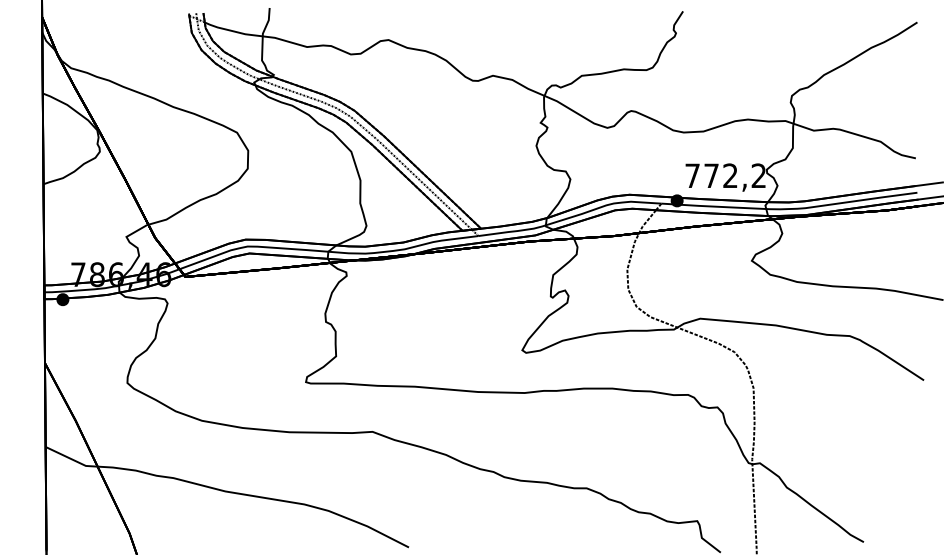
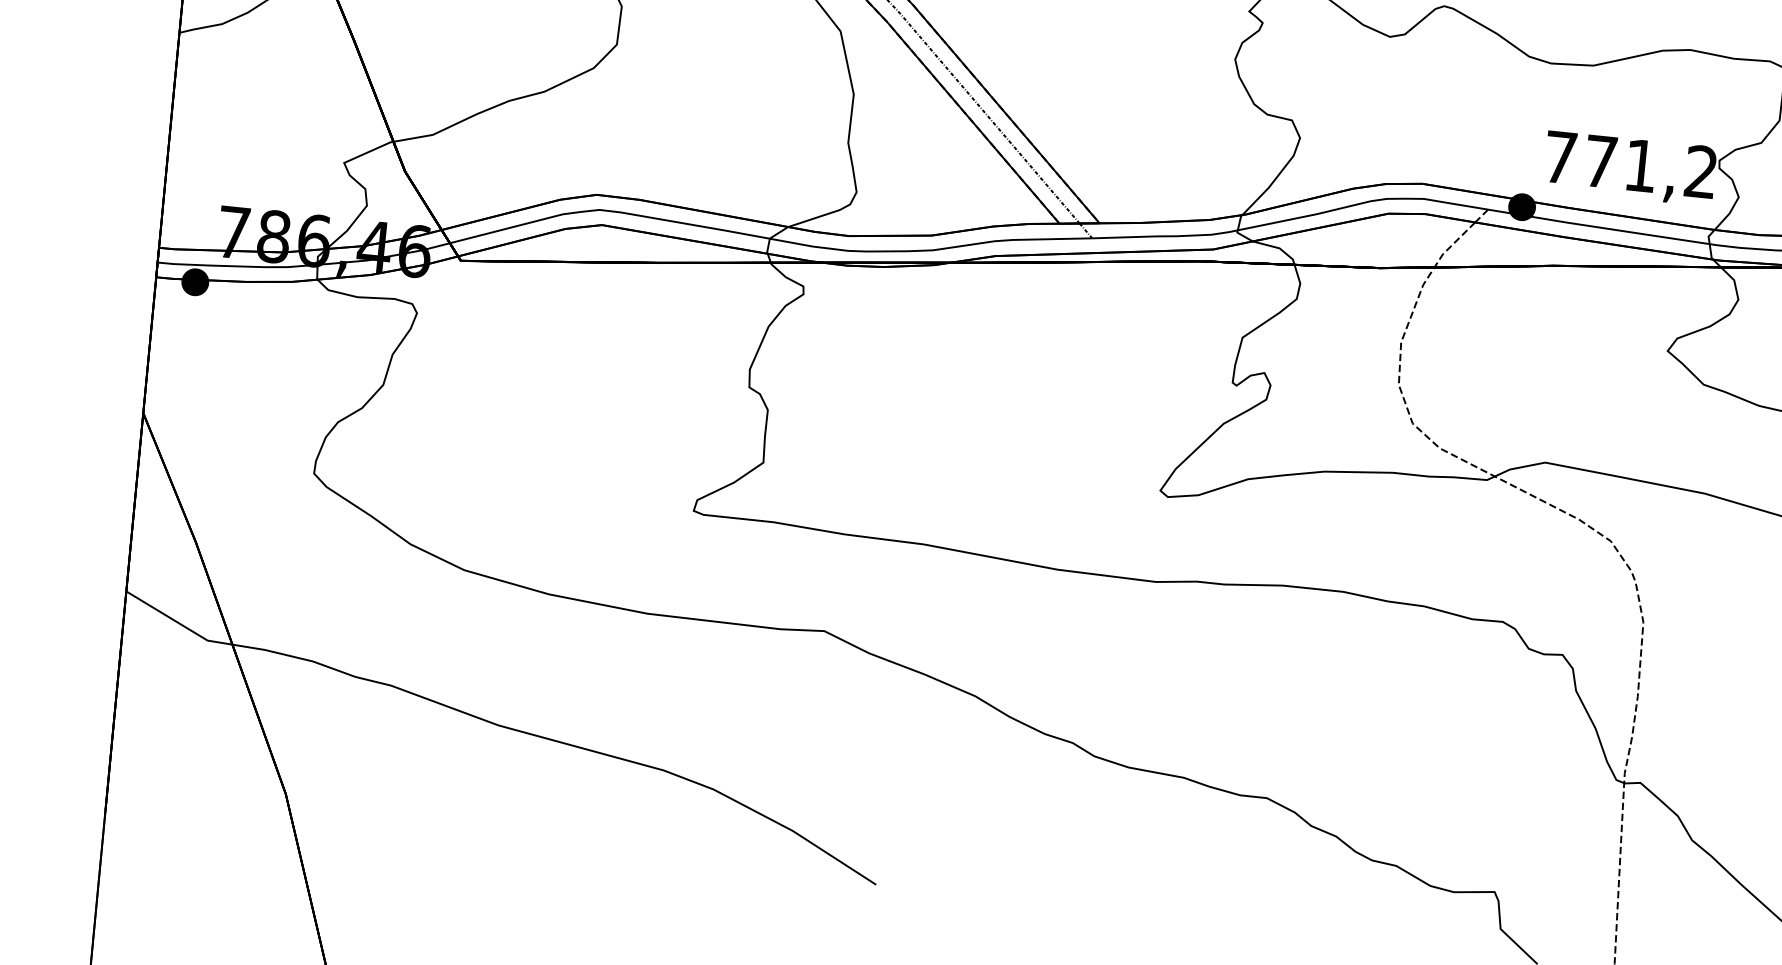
text: (730, 175) -> (1641, 165), 772,2 -> 771,2

